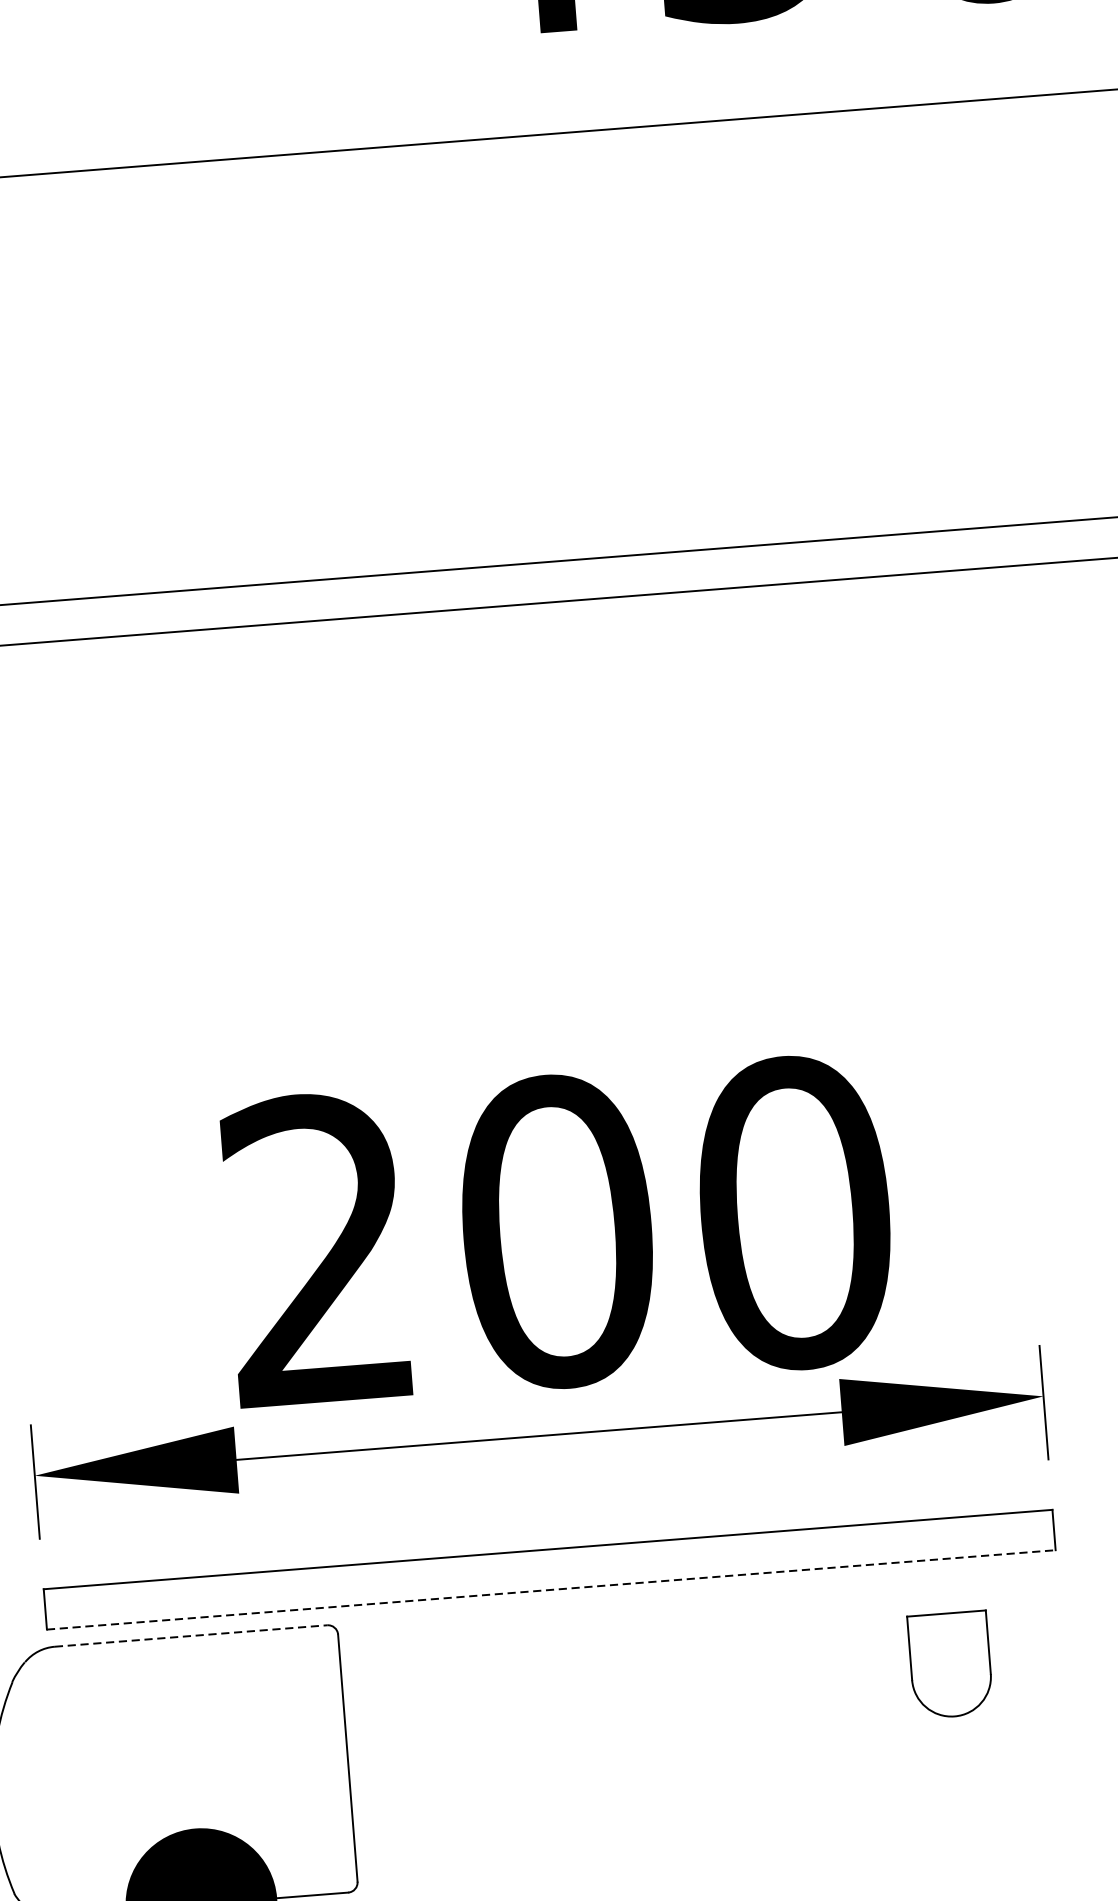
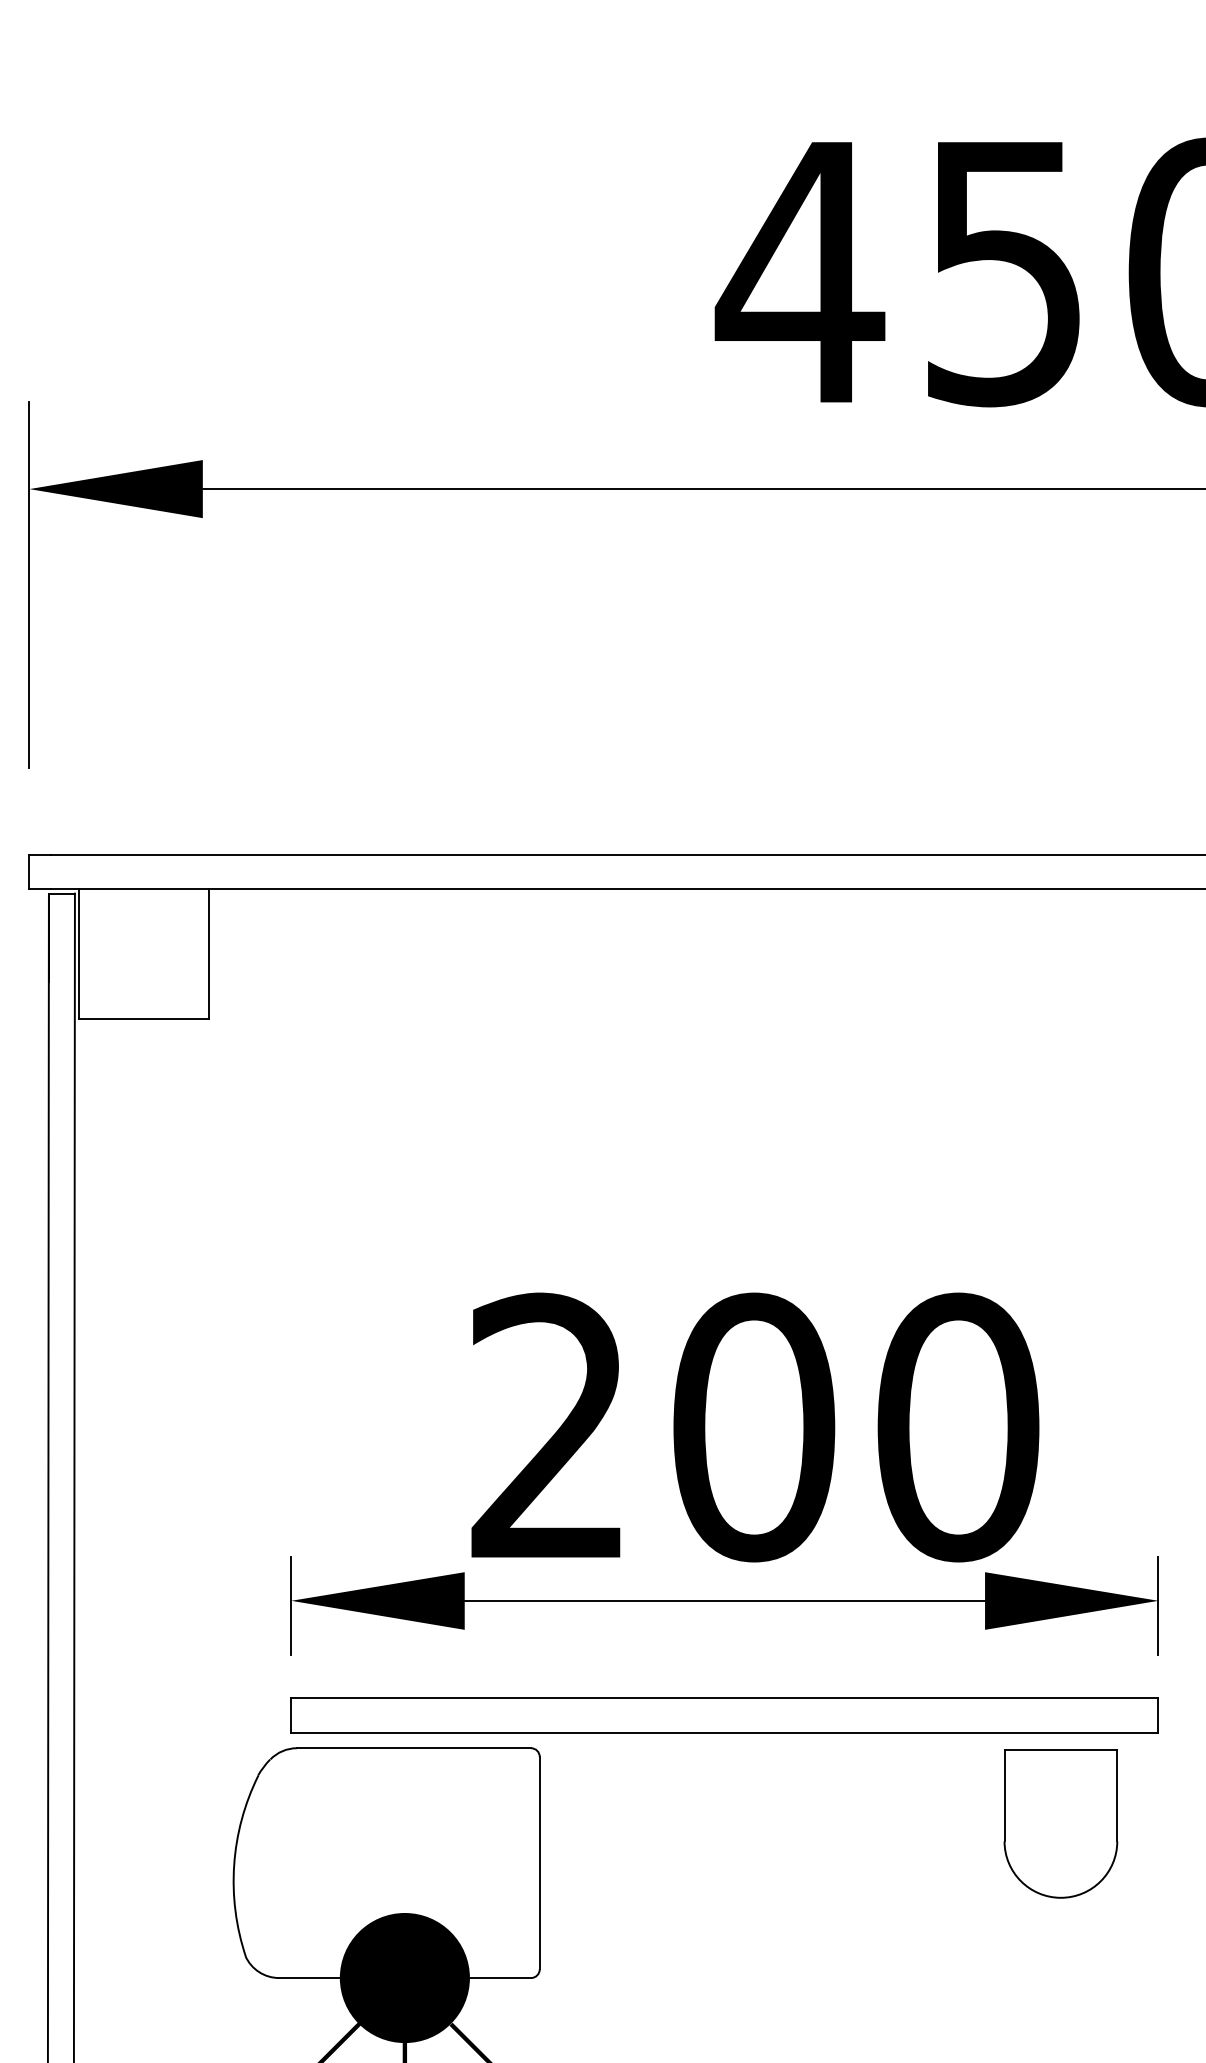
line: (550, 1590) -> (724, 1733), dashed -> solid
line: (191, 1636) -> (414, 1748), dashed -> solid
part: (949, 1664) -> (1060, 1823), size x1.67

